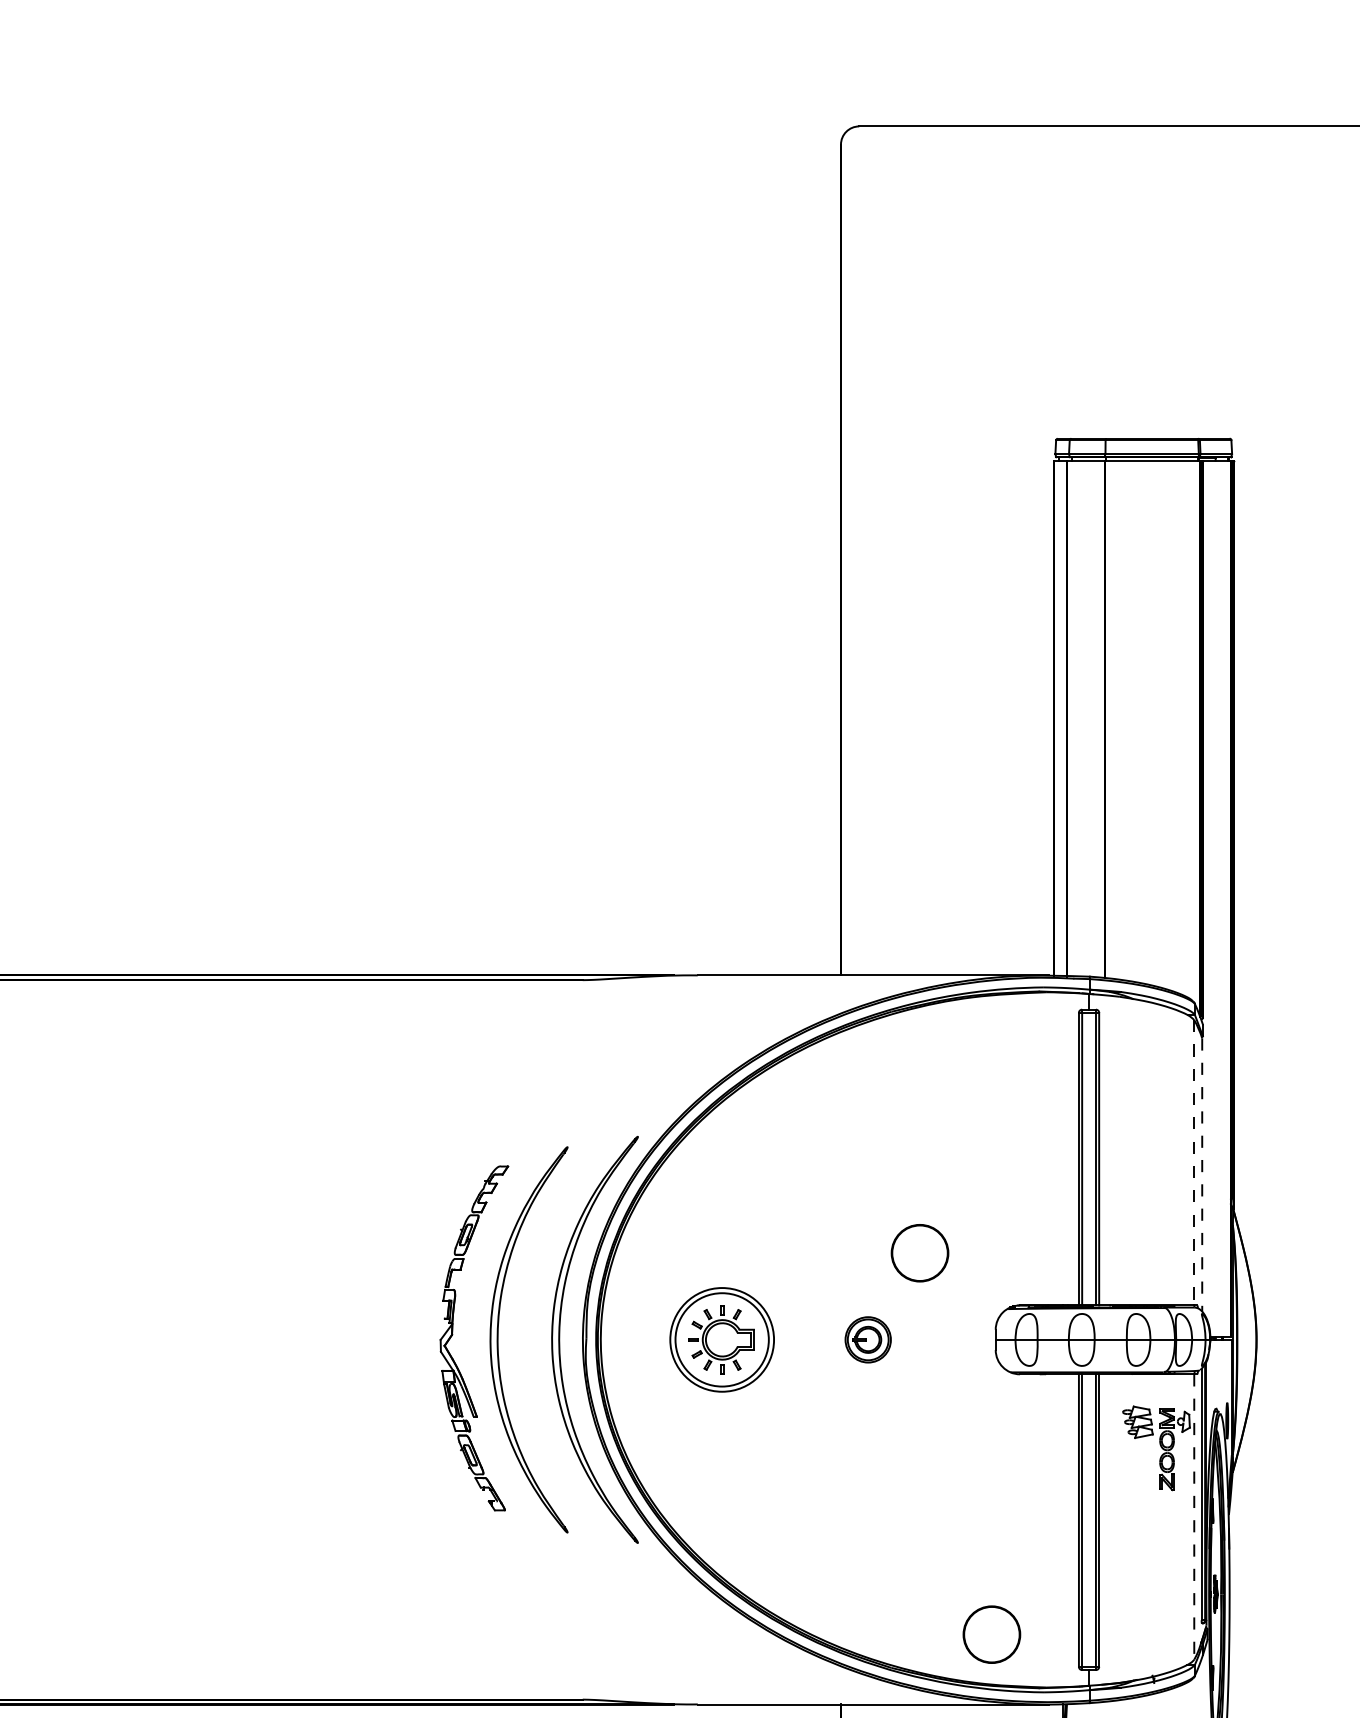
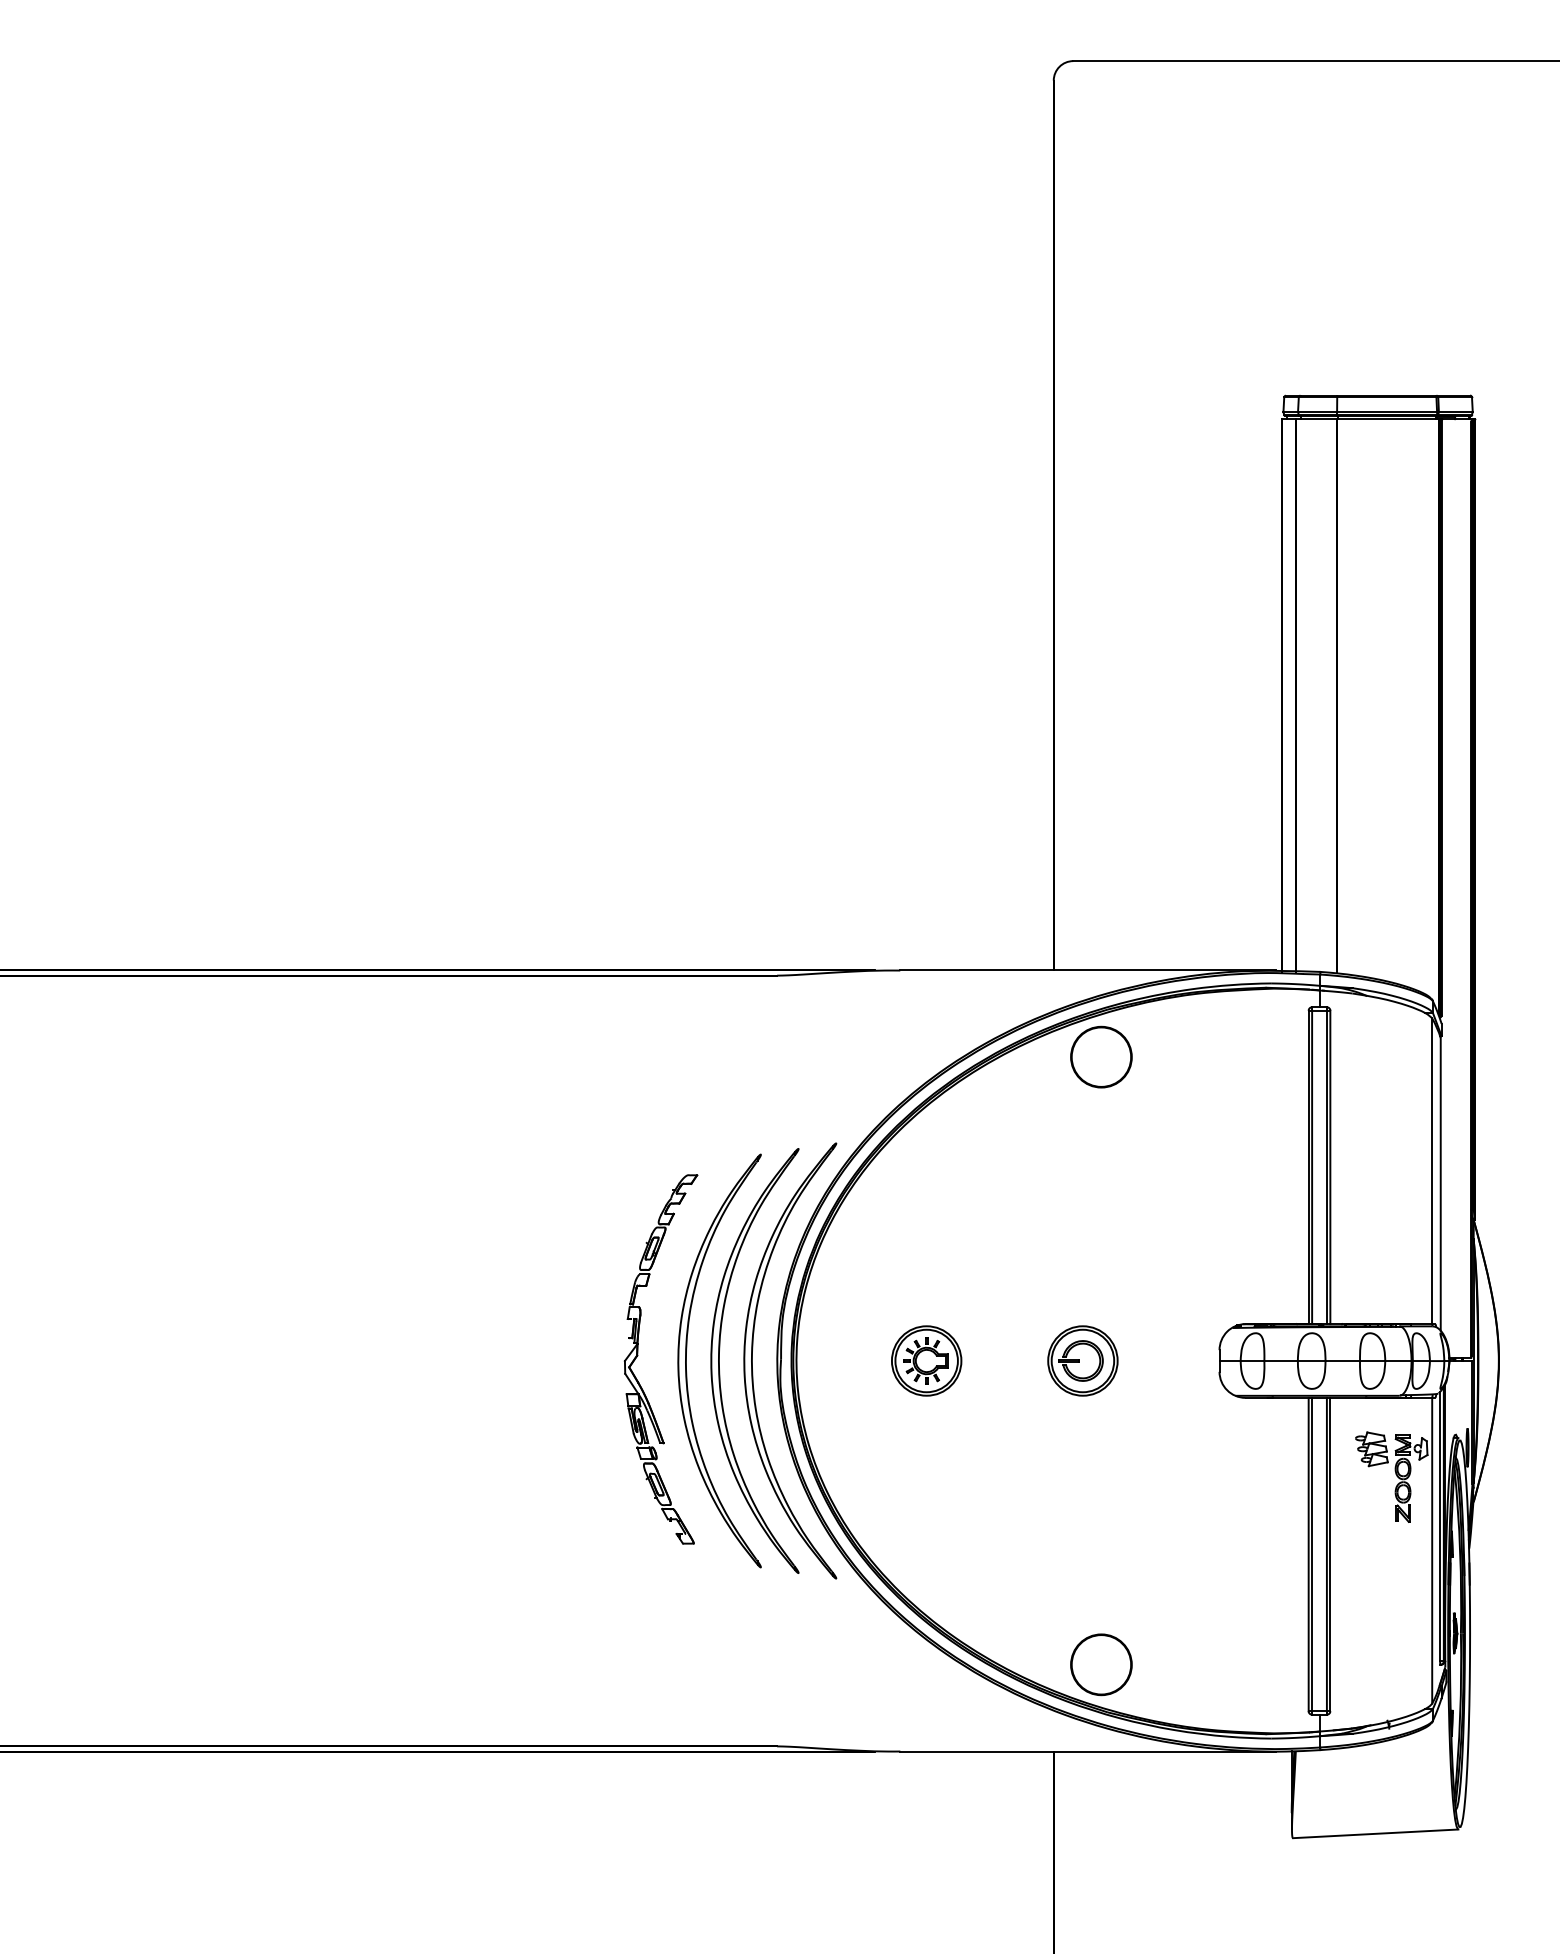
line: (1194, 1162) -> (1432, 1171), dashed -> solid
line: (1202, 1175) -> (1440, 1184), dashed -> solid
part: (920, 1252) -> (1101, 1056), moved
part: (528, 1339) -> (719, 1360), added
part: (722, 1339) -> (926, 1360), size x0.62
part: (867, 1339) -> (1082, 1360), size x1.43
line: (1194, 1516) -> (1432, 1550), dashed -> solid
part: (991, 1634) -> (1101, 1664), moved

